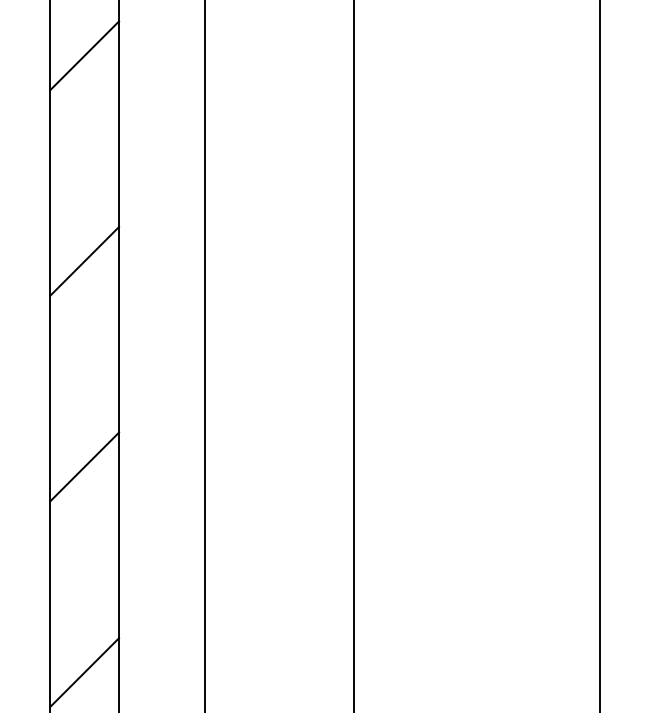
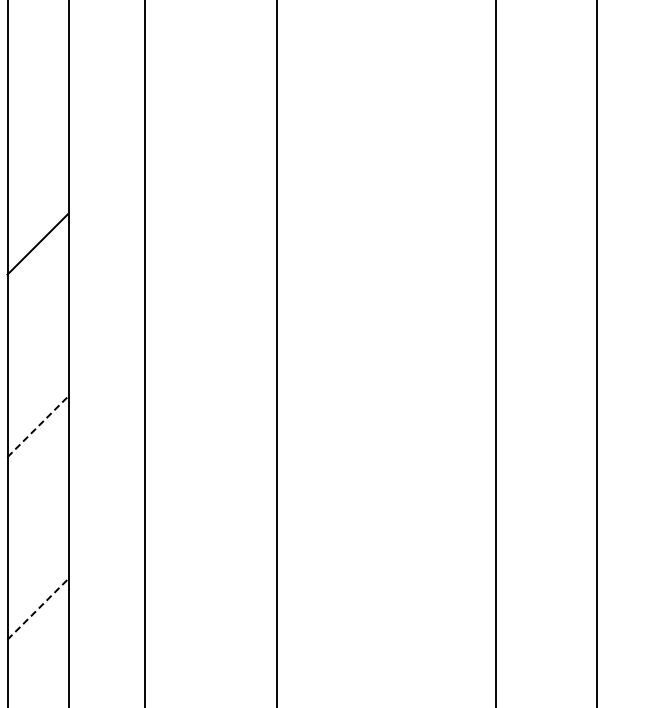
line: (84, 55) -> (37, 61), removed
line: (85, 466) -> (38, 426), solid -> dashed
line: (85, 671) -> (38, 608), solid -> dashed

